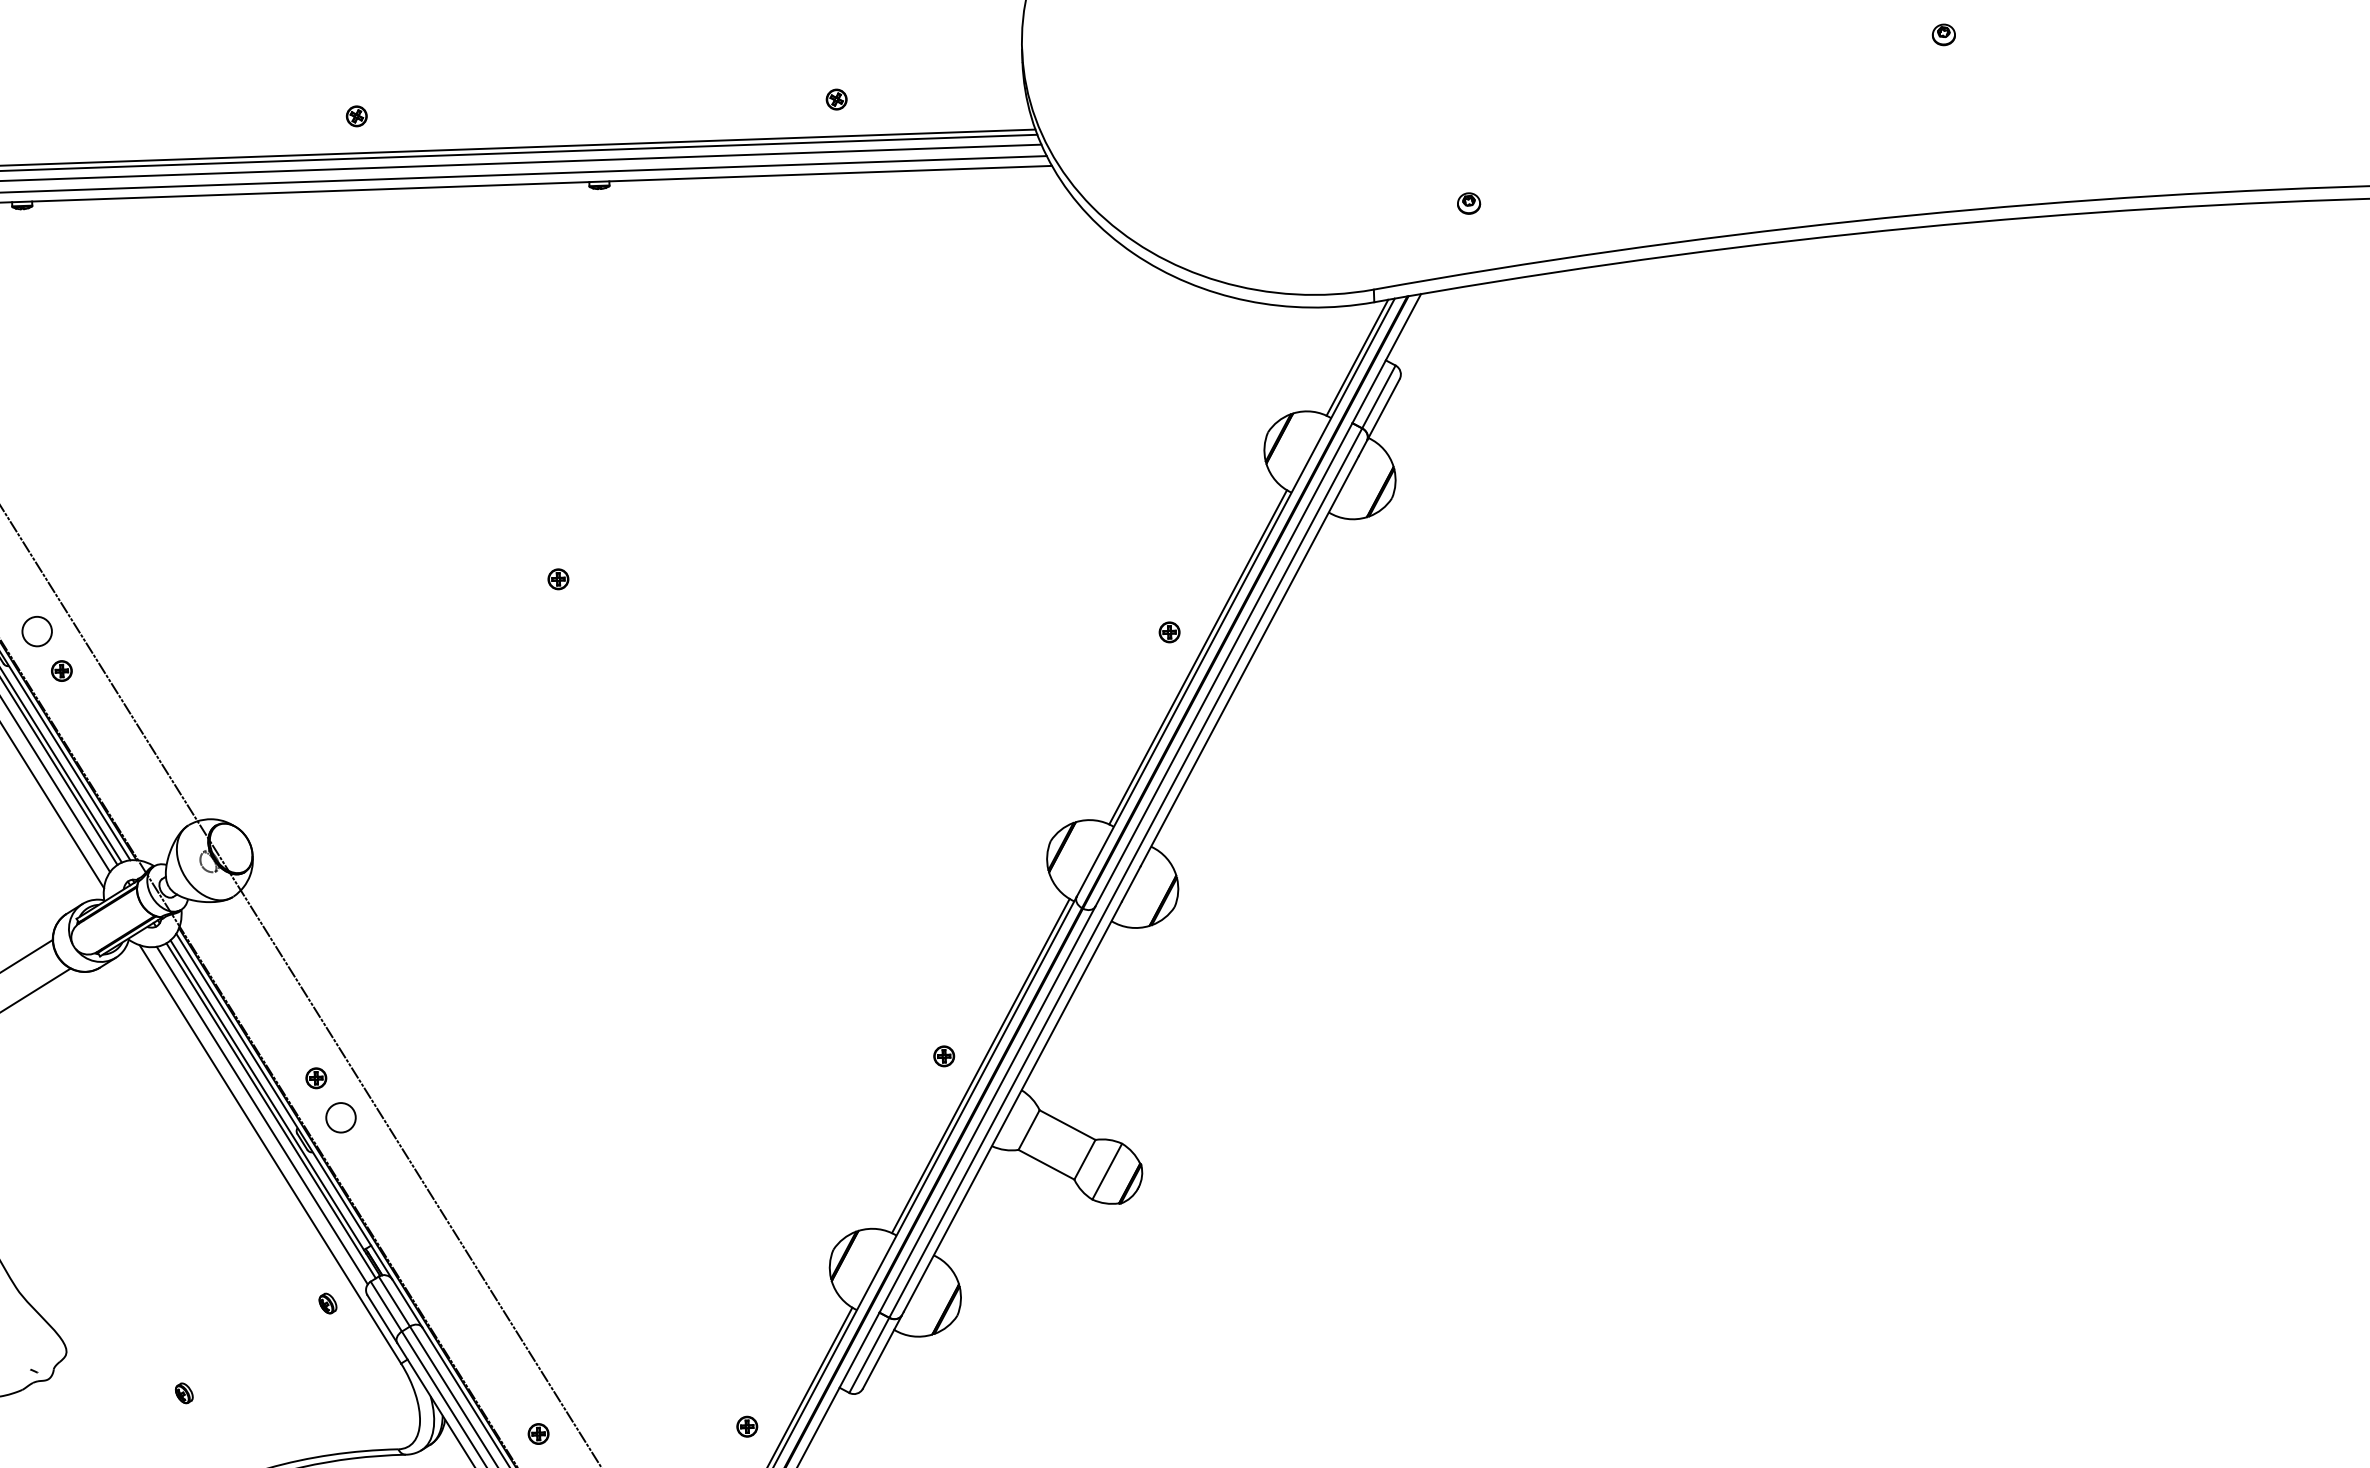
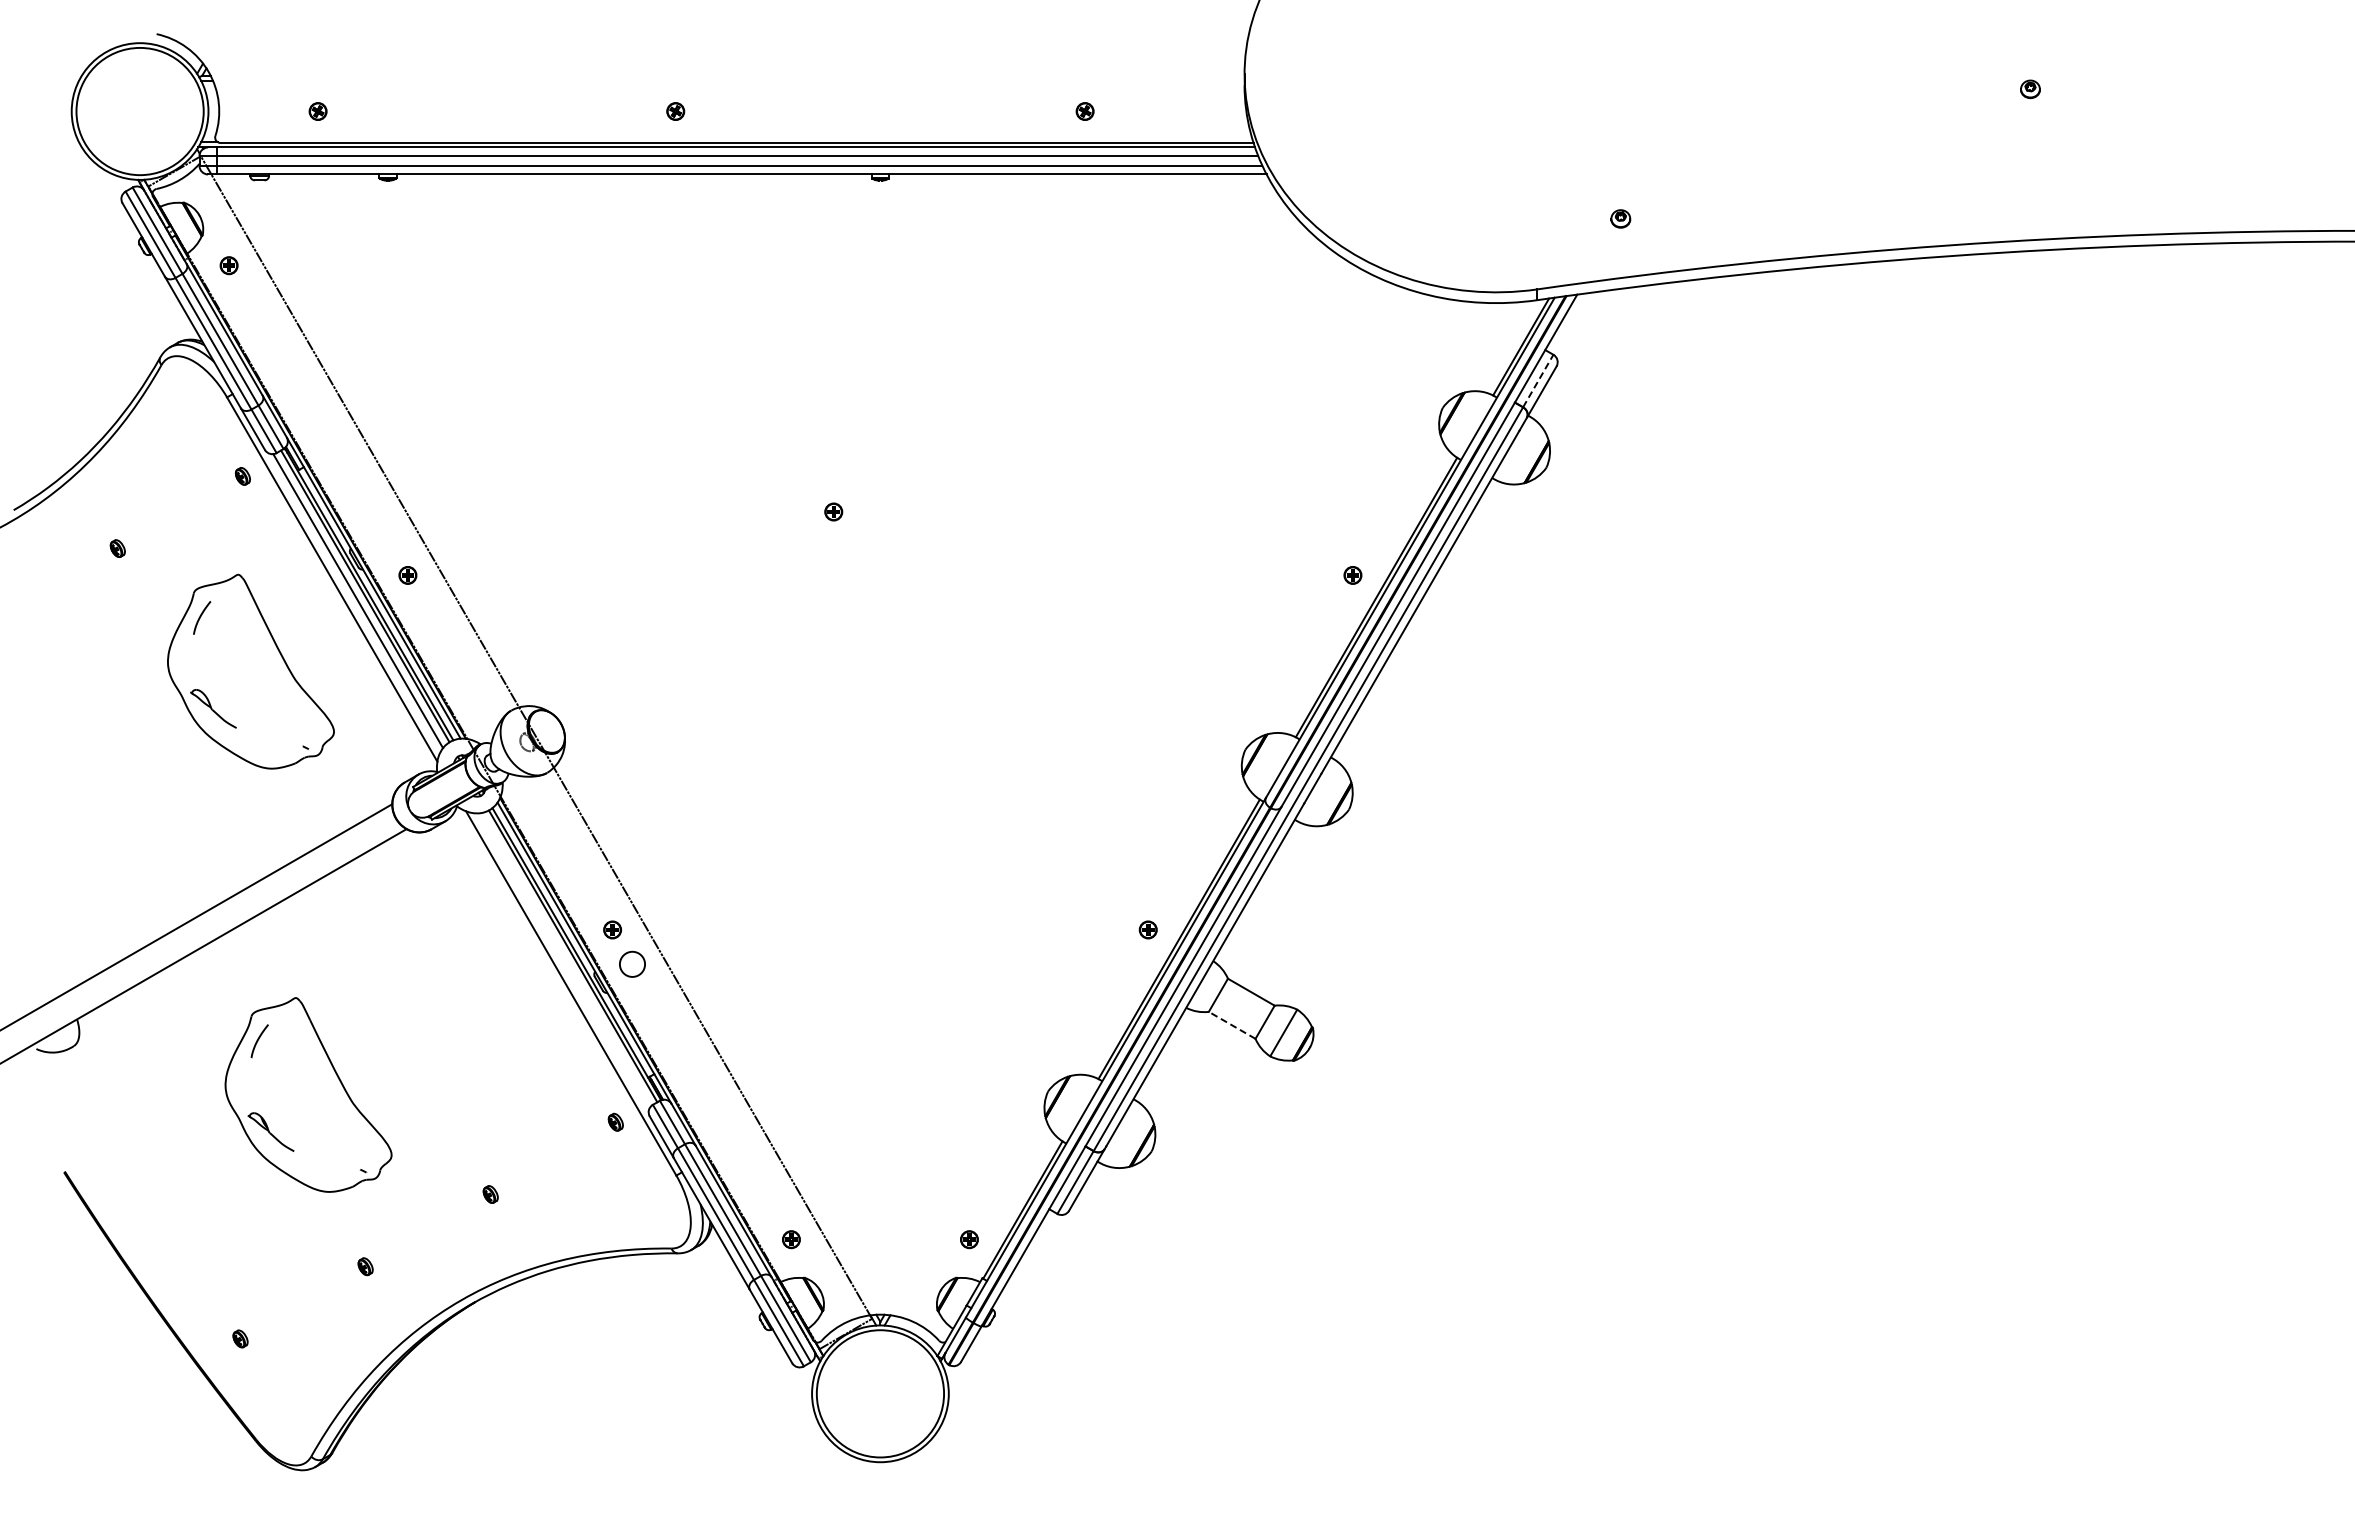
line: (1379, 396) -> (1538, 380), solid -> dashed
circle: (36, 630) -> (387, 540), removed
line: (262, 1116) -> (565, 960), removed
line: (1046, 1164) -> (1232, 1025), solid -> dashed

